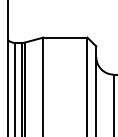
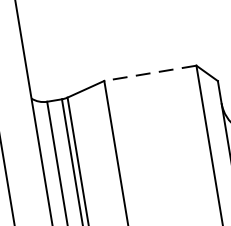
line: (64, 37) -> (148, 73), solid -> dashed

